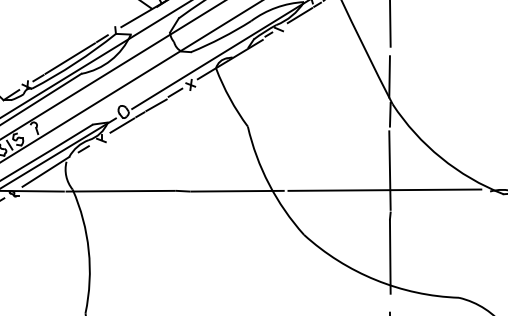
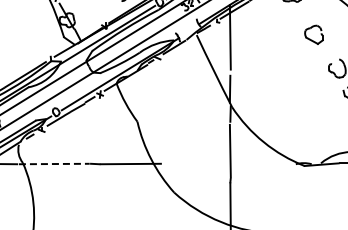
line: (385, 188) -> (227, 162), removed
line: (120, 191) -> (54, 164), solid -> dashed

